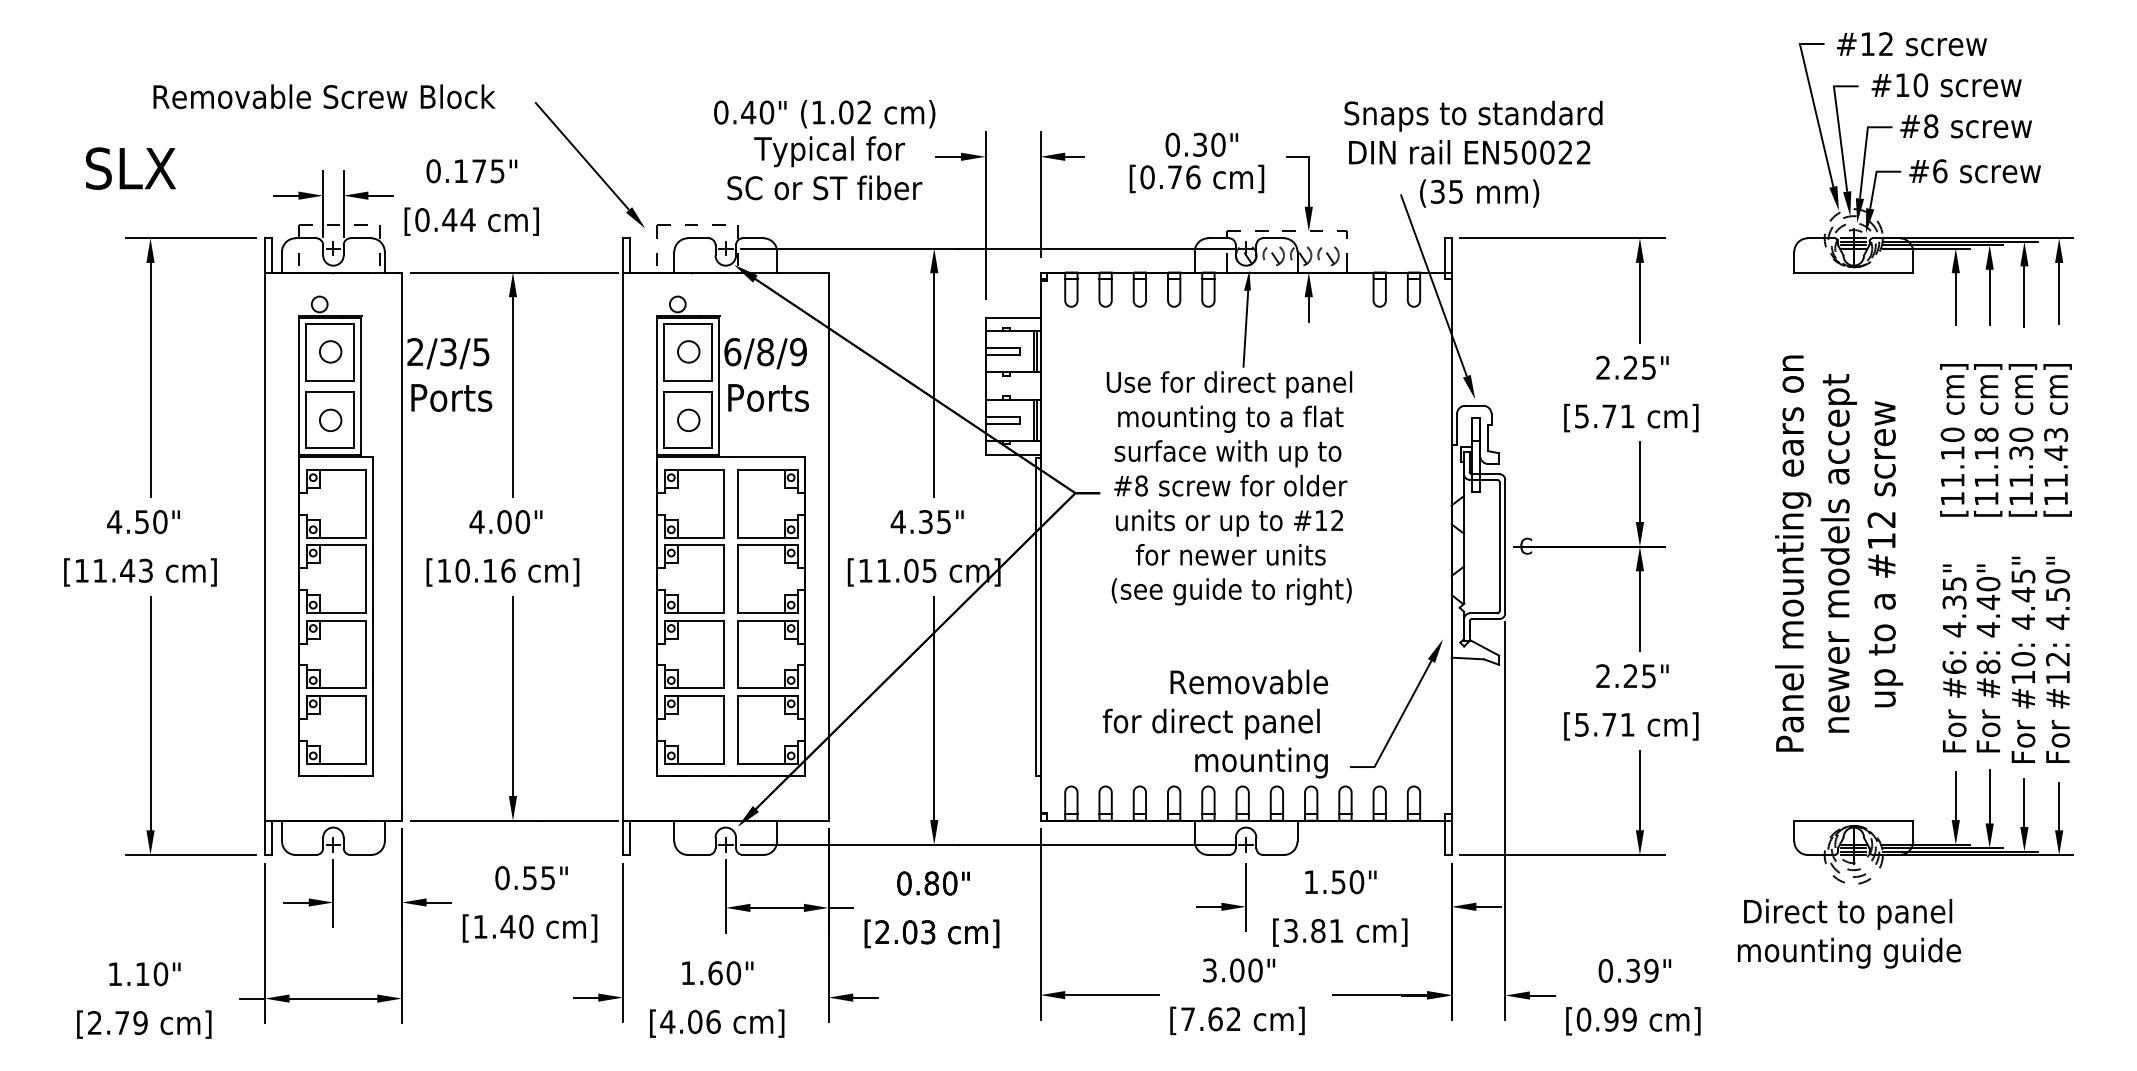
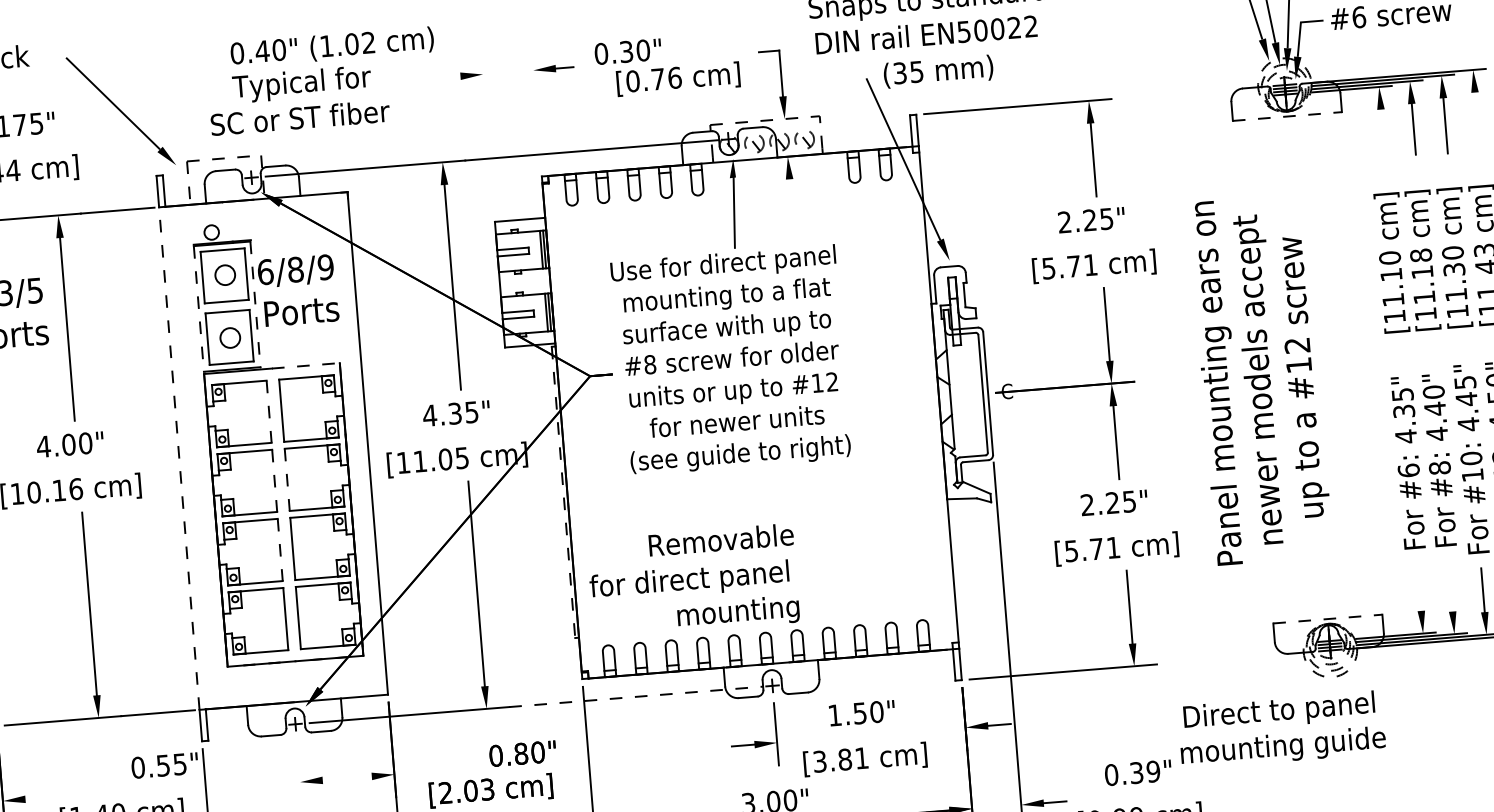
text: (1201, 144) -> (627, 51), moved
line: (948, 156) -> (448, 76), removed
text: (824, 168) -> (298, 100), moved
line: (1040, 194) -> (536, 104), removed
line: (985, 215) -> (487, 128), removed
line: (1854, 272) -> (1288, 116), solid -> dashed
line: (2059, 292) -> (1477, 119), removed
line: (1955, 299) -> (1382, 133), removed
line: (1308, 309) -> (790, 190), removed
line: (657, 386) -> (199, 309), solid -> dashed
line: (718, 386) -> (255, 304), solid -> dashed
line: (768, 457) -> (306, 366), solid -> dashed
line: (724, 503) -> (269, 411), solid -> dashed
line: (622, 546) -> (178, 458), solid -> dashed
text: (1839, 553) -> (1261, 379), moved
line: (724, 579) -> (274, 481), solid -> dashed
line: (738, 579) -> (287, 480), solid -> dashed
line: (1036, 616) -> (563, 492), solid -> dashed
line: (724, 654) -> (280, 549), solid -> dashed
part: (1404, 708) -> (907, 549), removed
text: (1214, 723) -> (692, 580), moved
line: (1955, 795) -> (1419, 588), removed
line: (1989, 796) -> (1450, 586), removed
line: (1854, 820) -> (1328, 618), solid -> dashed
line: (1097, 844) -> (636, 696), solid -> dashed
text: (531, 878) -> (164, 765), moved
text: (933, 883) -> (522, 753), moved
line: (725, 896) -> (299, 771), removed
line: (438, 902) -> (36, 798), removed
line: (776, 907) -> (346, 778), removed
line: (840, 907) -> (405, 773), removed
text: (1848, 933) -> (1281, 729), moved

